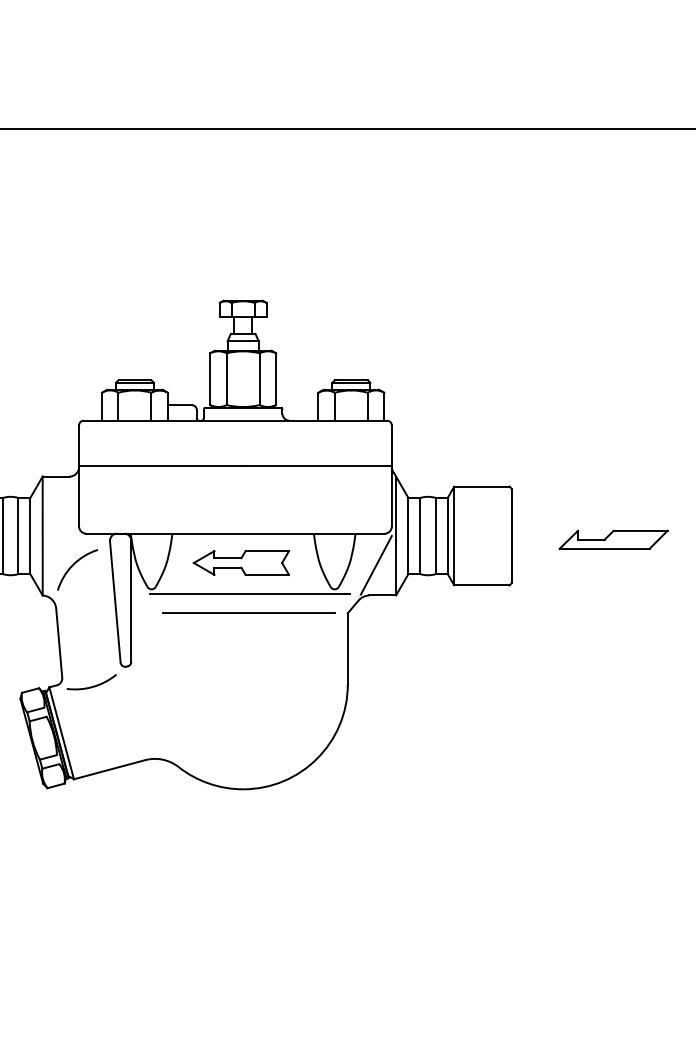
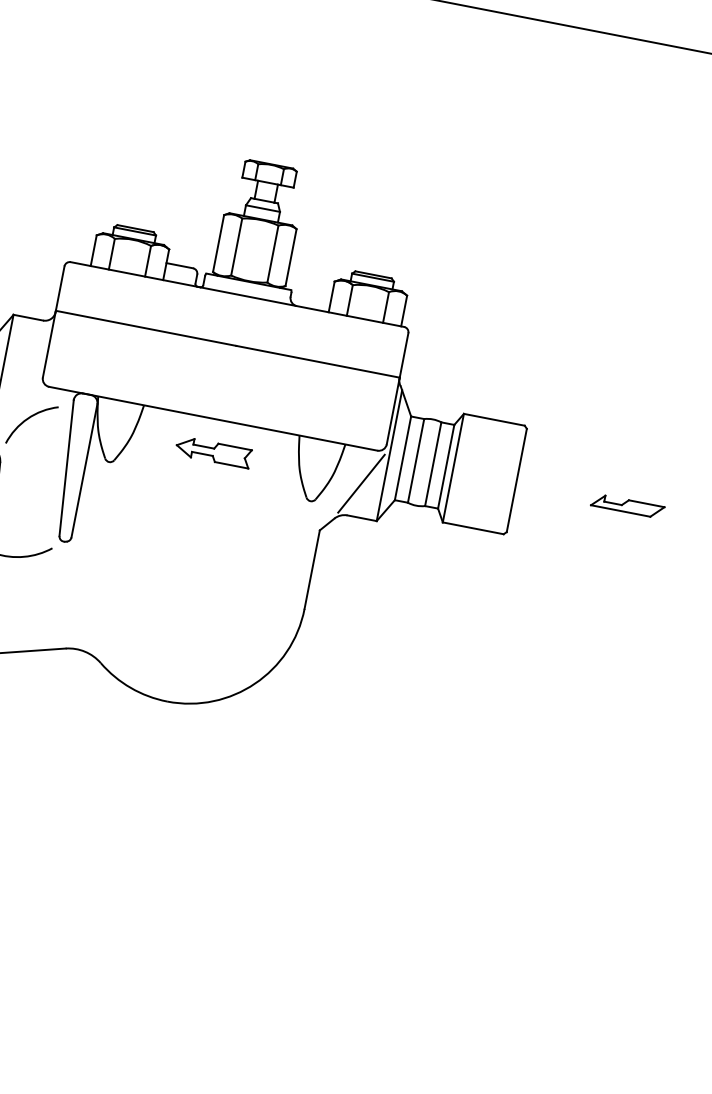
part: (613, 539) -> (627, 505), size x0.6
part: (240, 562) -> (212, 451), size x0.7
line: (250, 594) -> (216, 488), removed
line: (248, 613) -> (210, 509), removed

